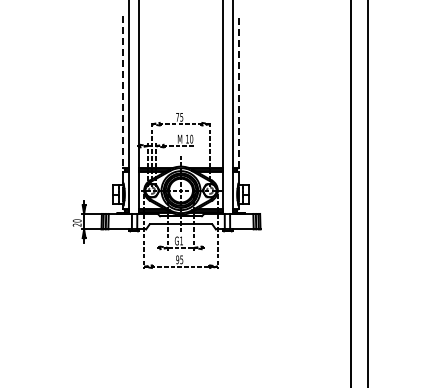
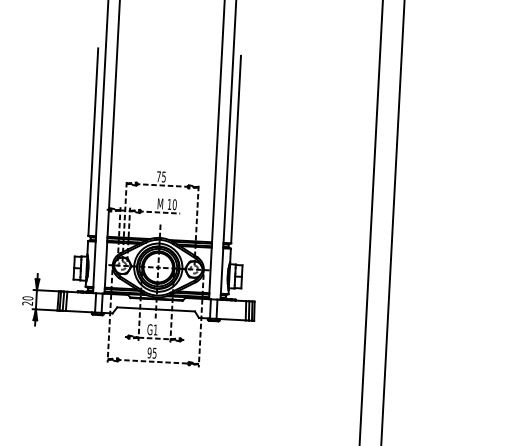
line: (123, 92) -> (93, 142), dashed -> solid
line: (238, 92) -> (235, 149), dashed -> solid

